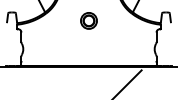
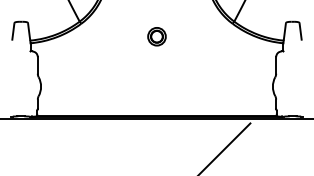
part: (88, 20) -> (156, 35), size x0.62

